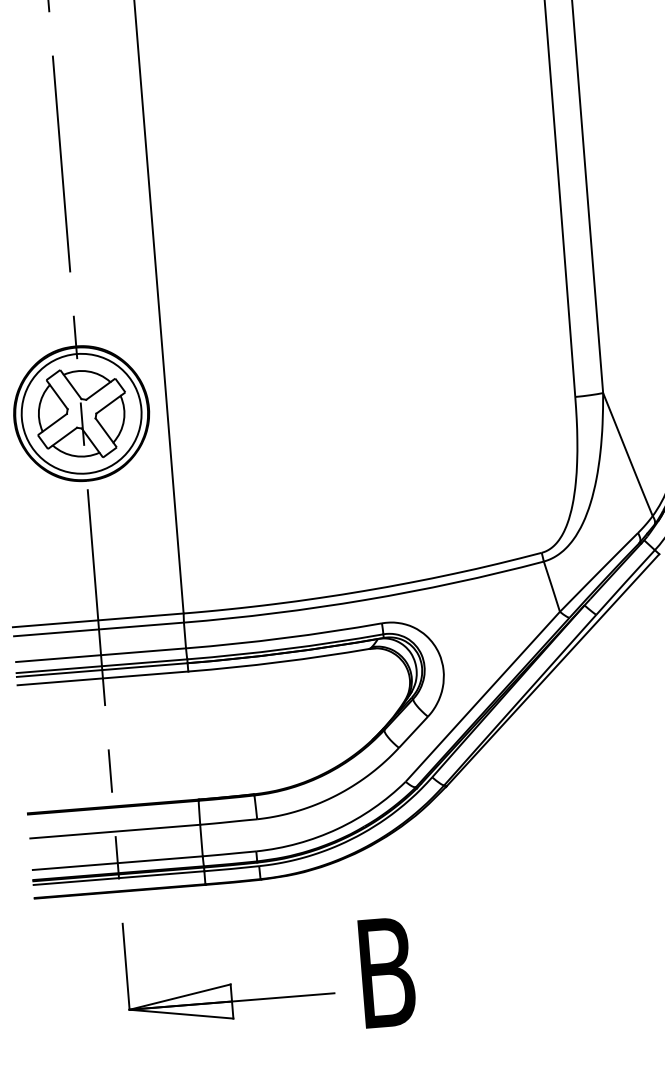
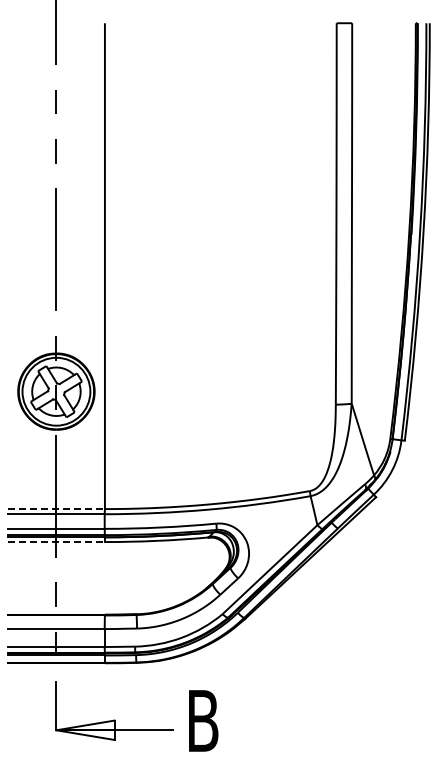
line: (98, 621) -> (56, 509), solid -> dashed
line: (103, 679) -> (56, 542), solid -> dashed

